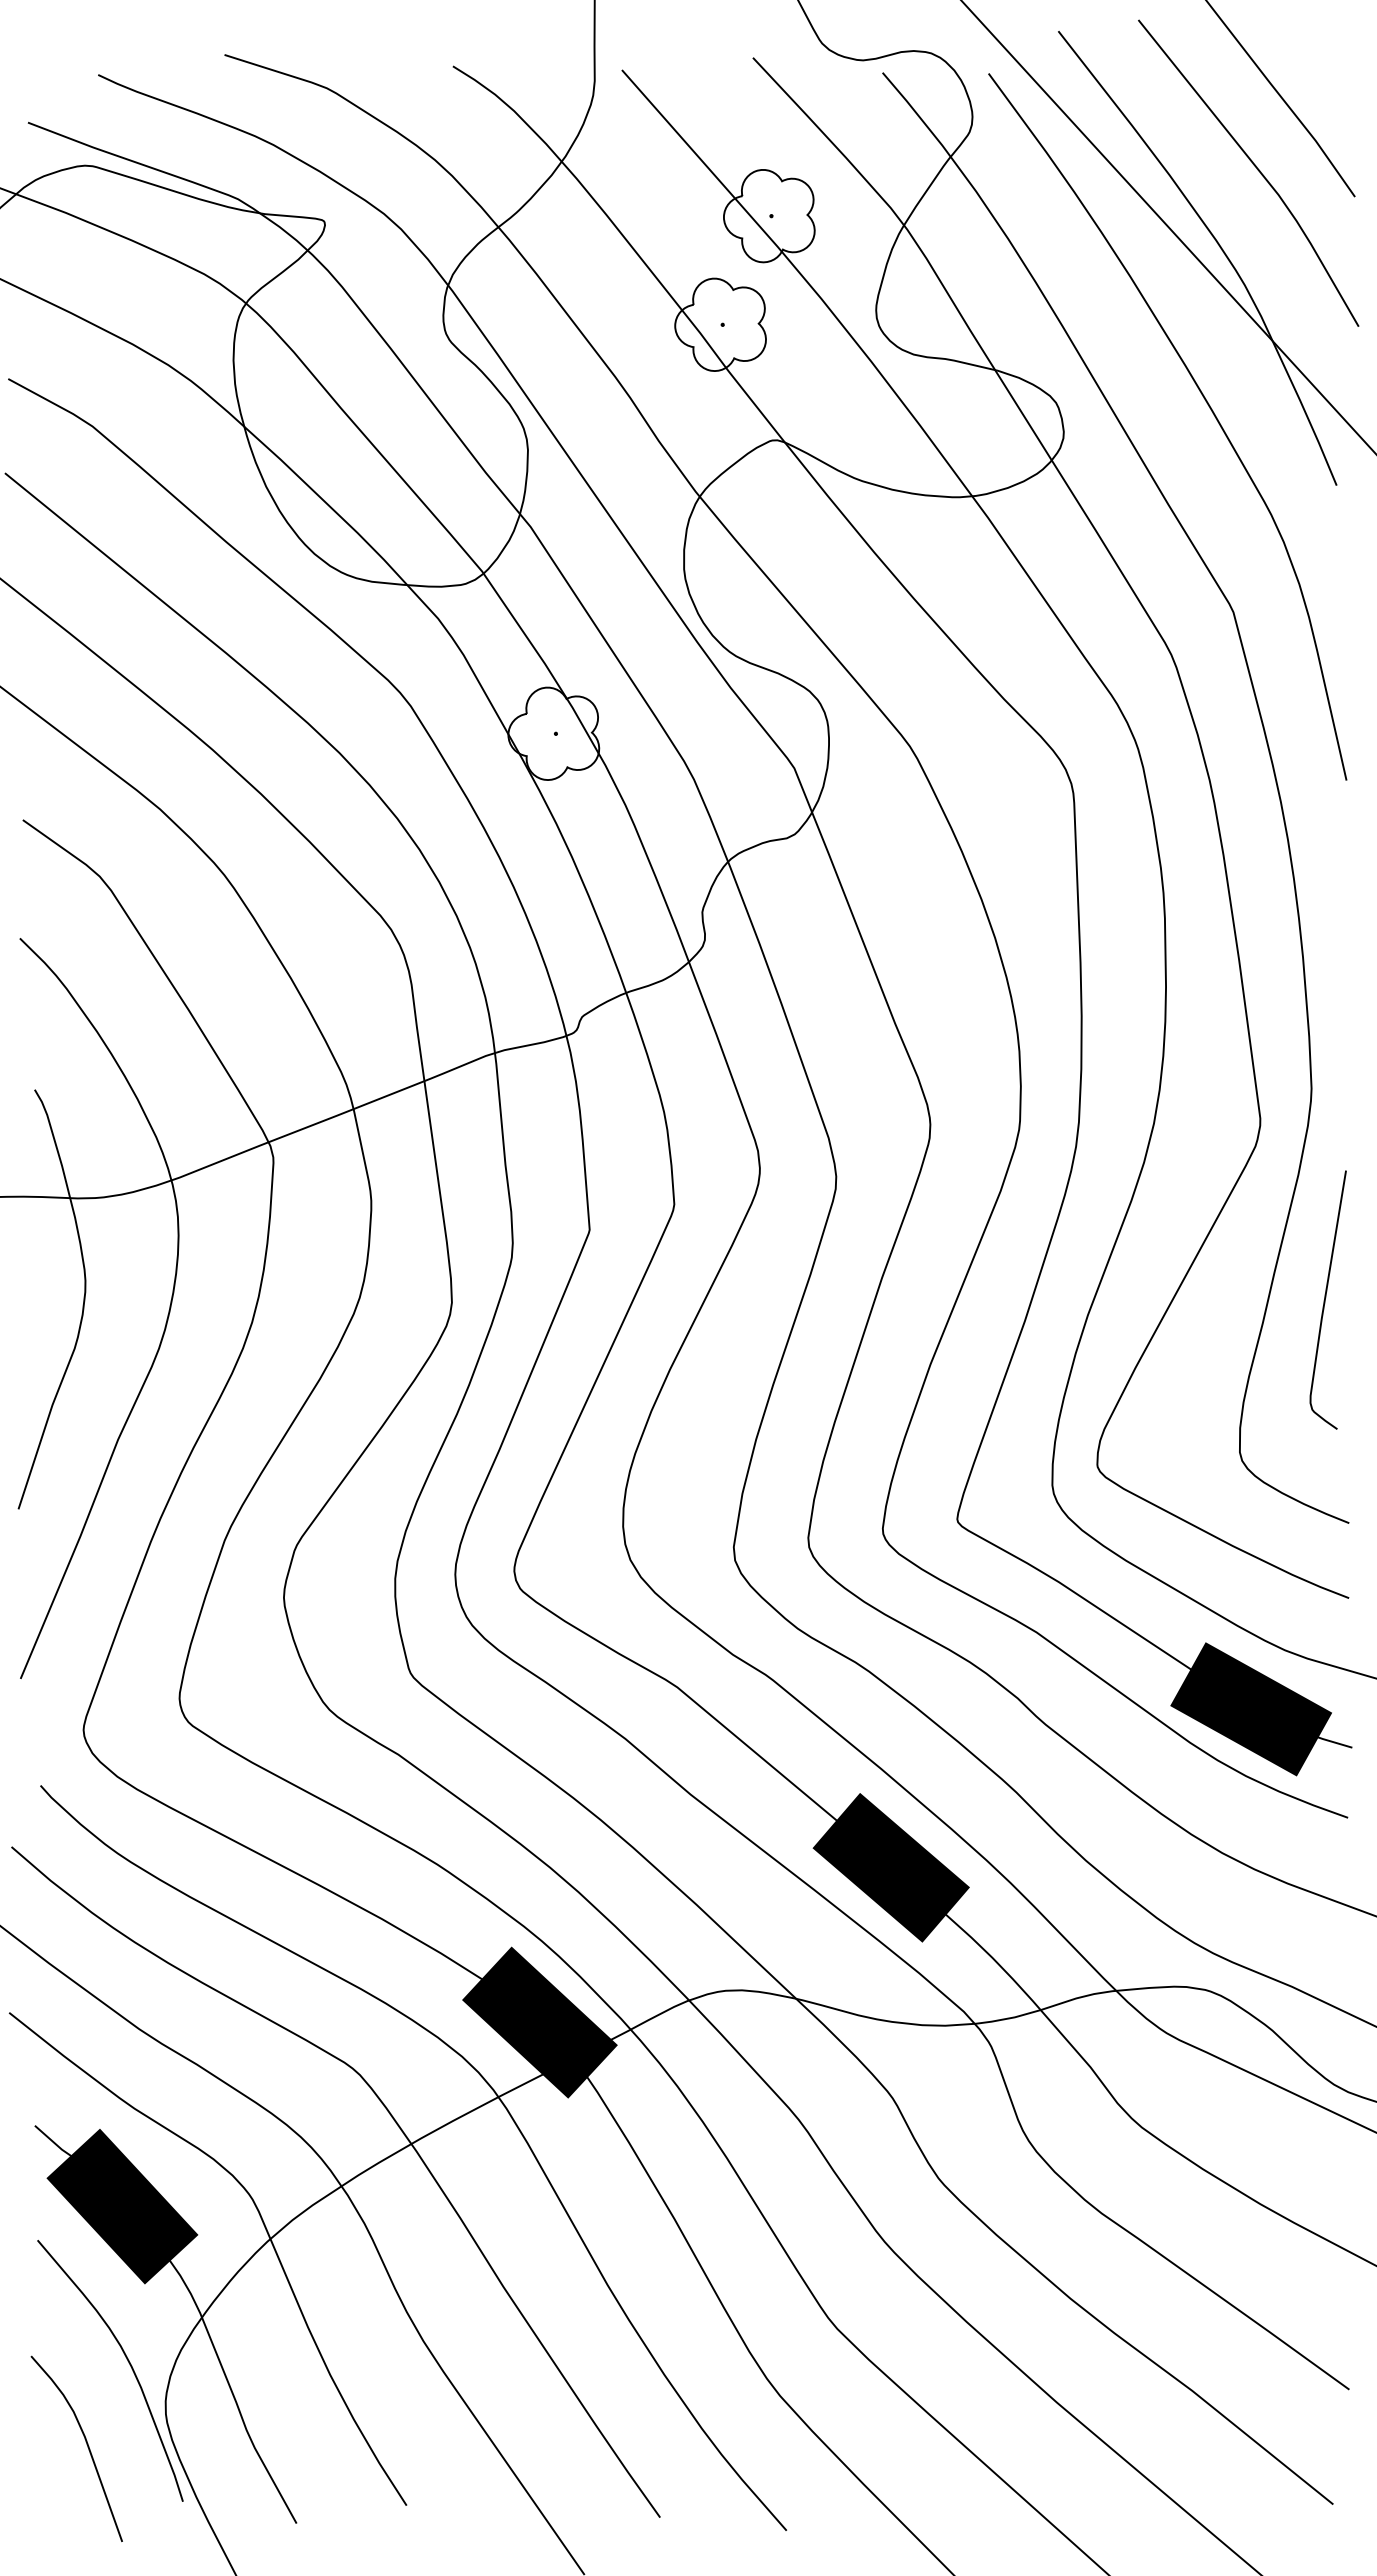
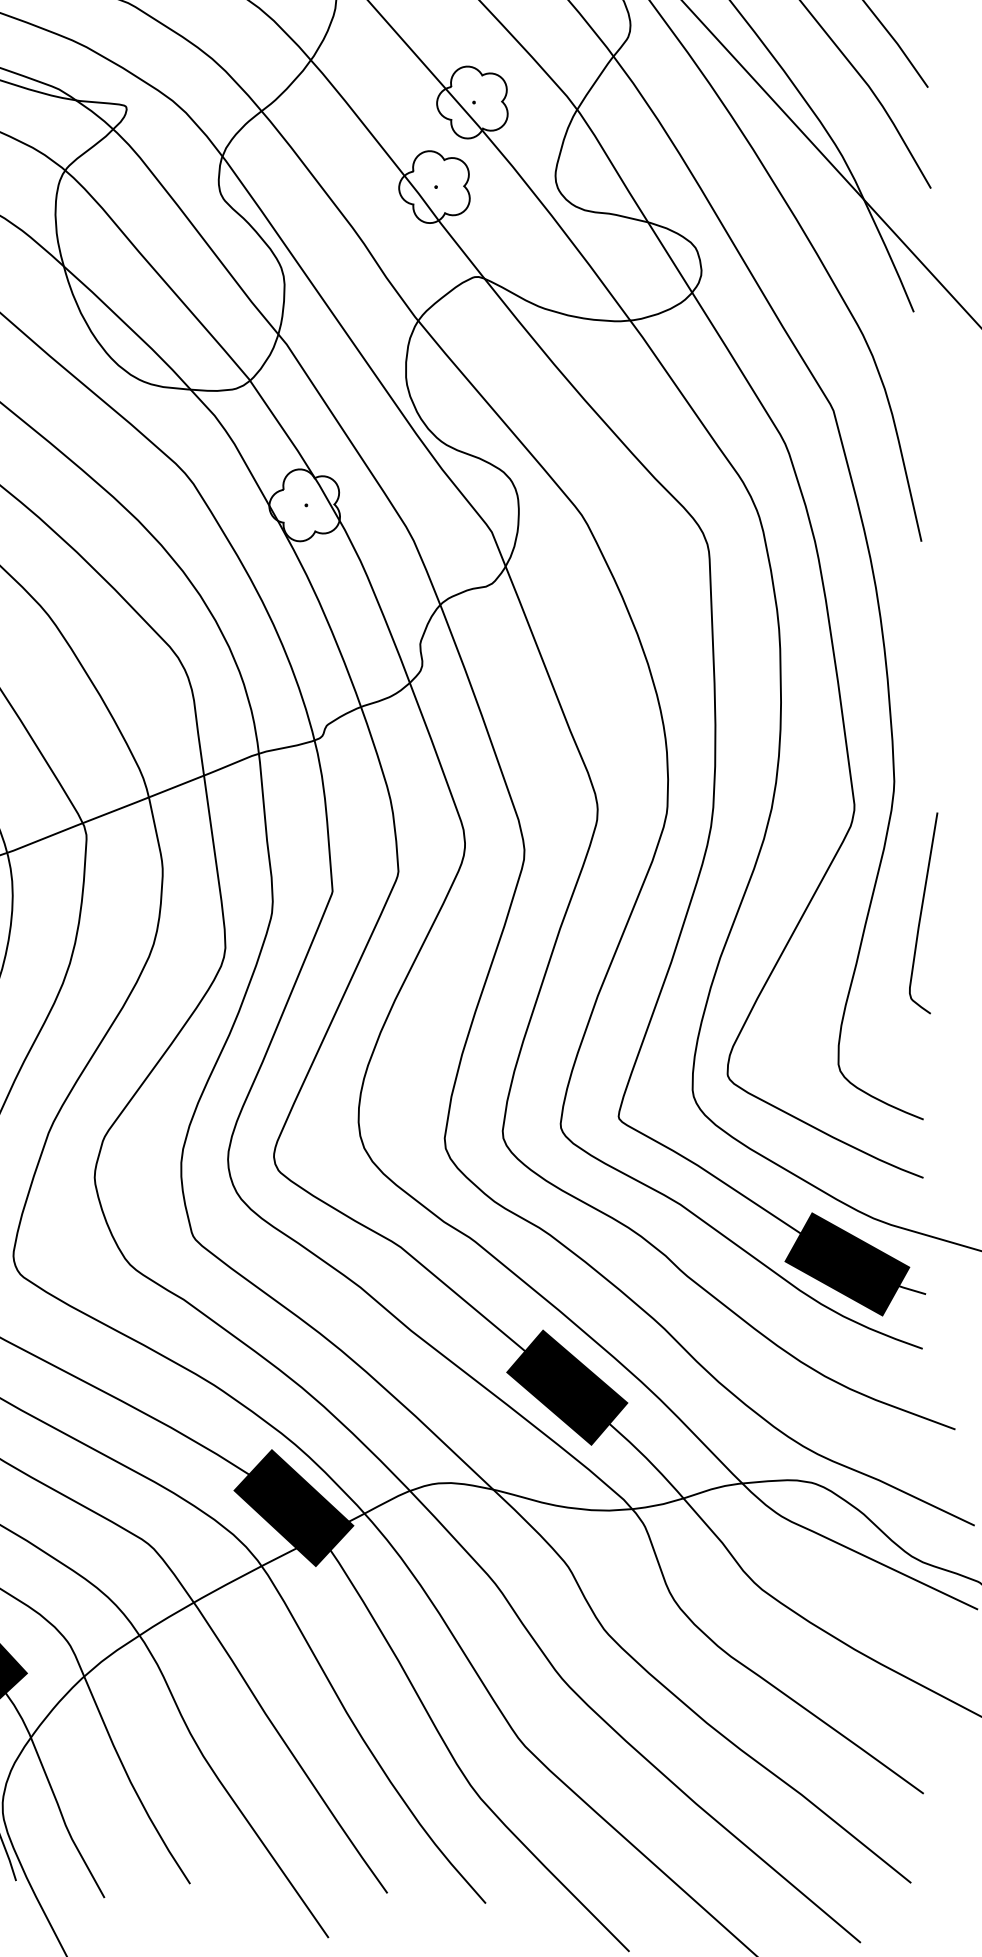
curve: (1325, 1299) -> (921, 912), moved

